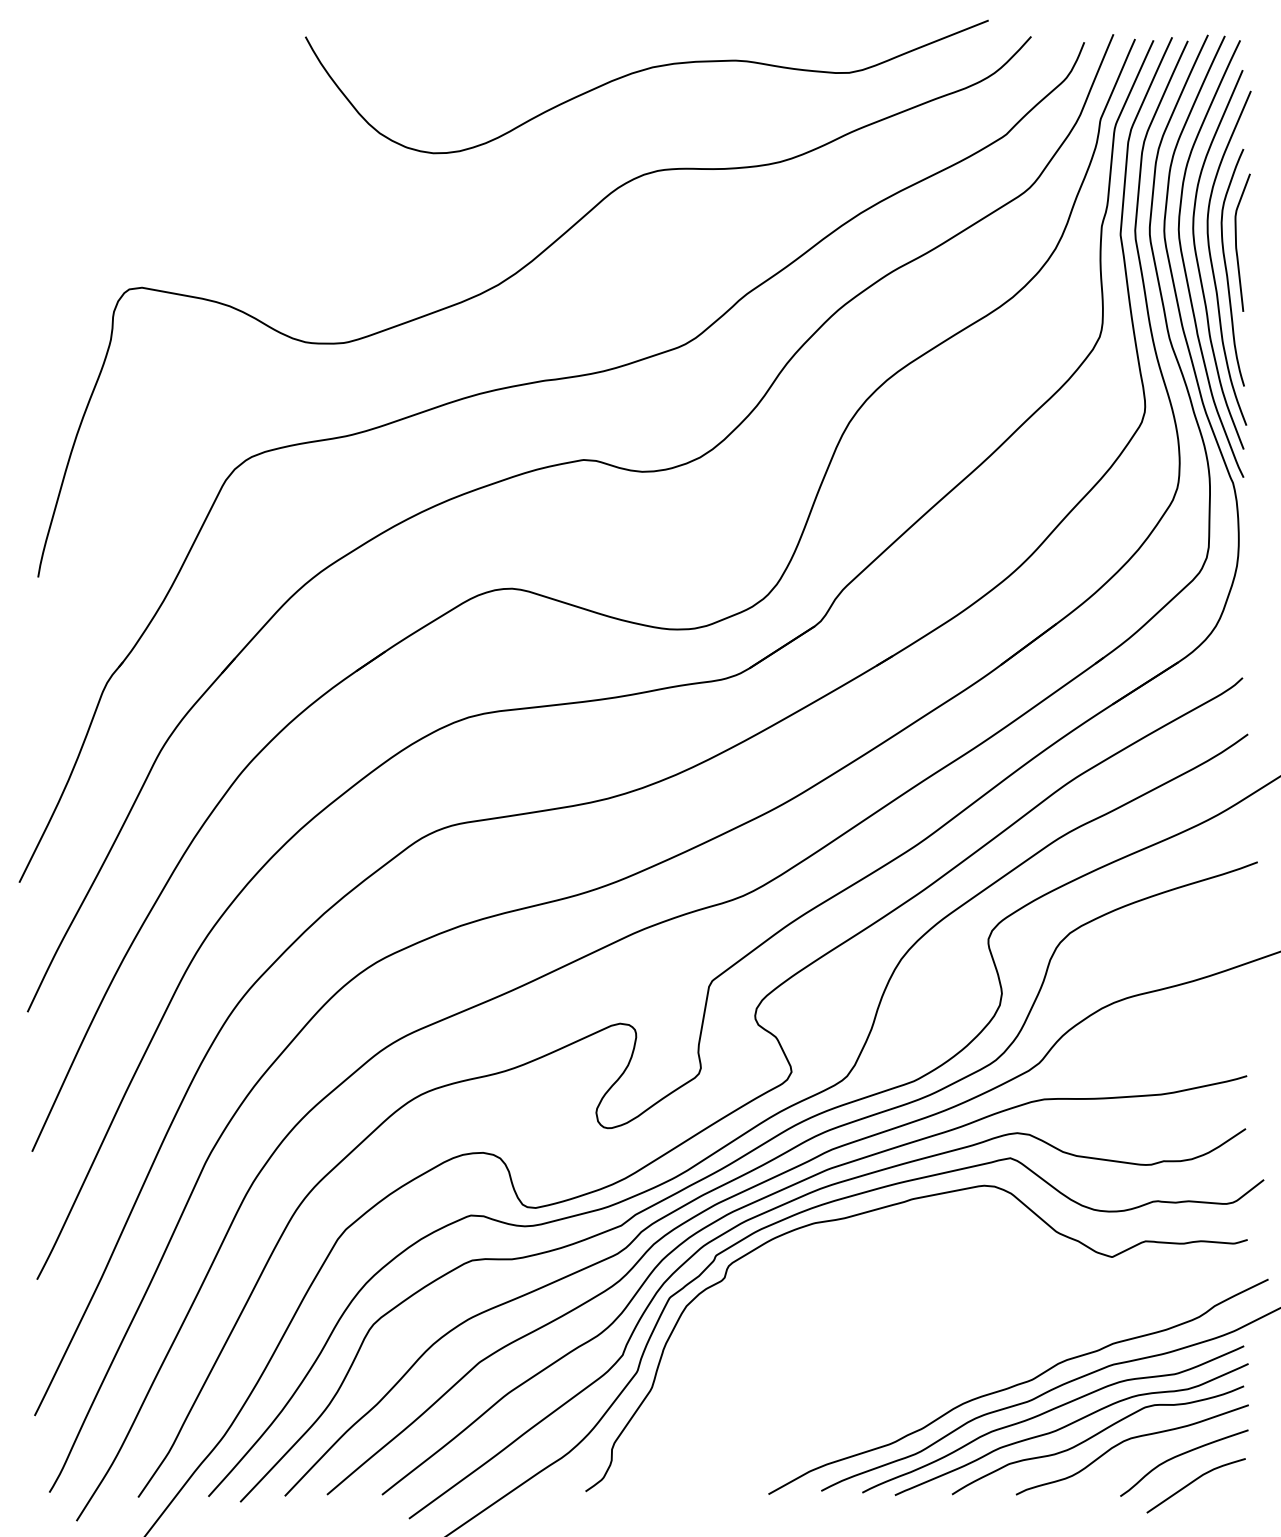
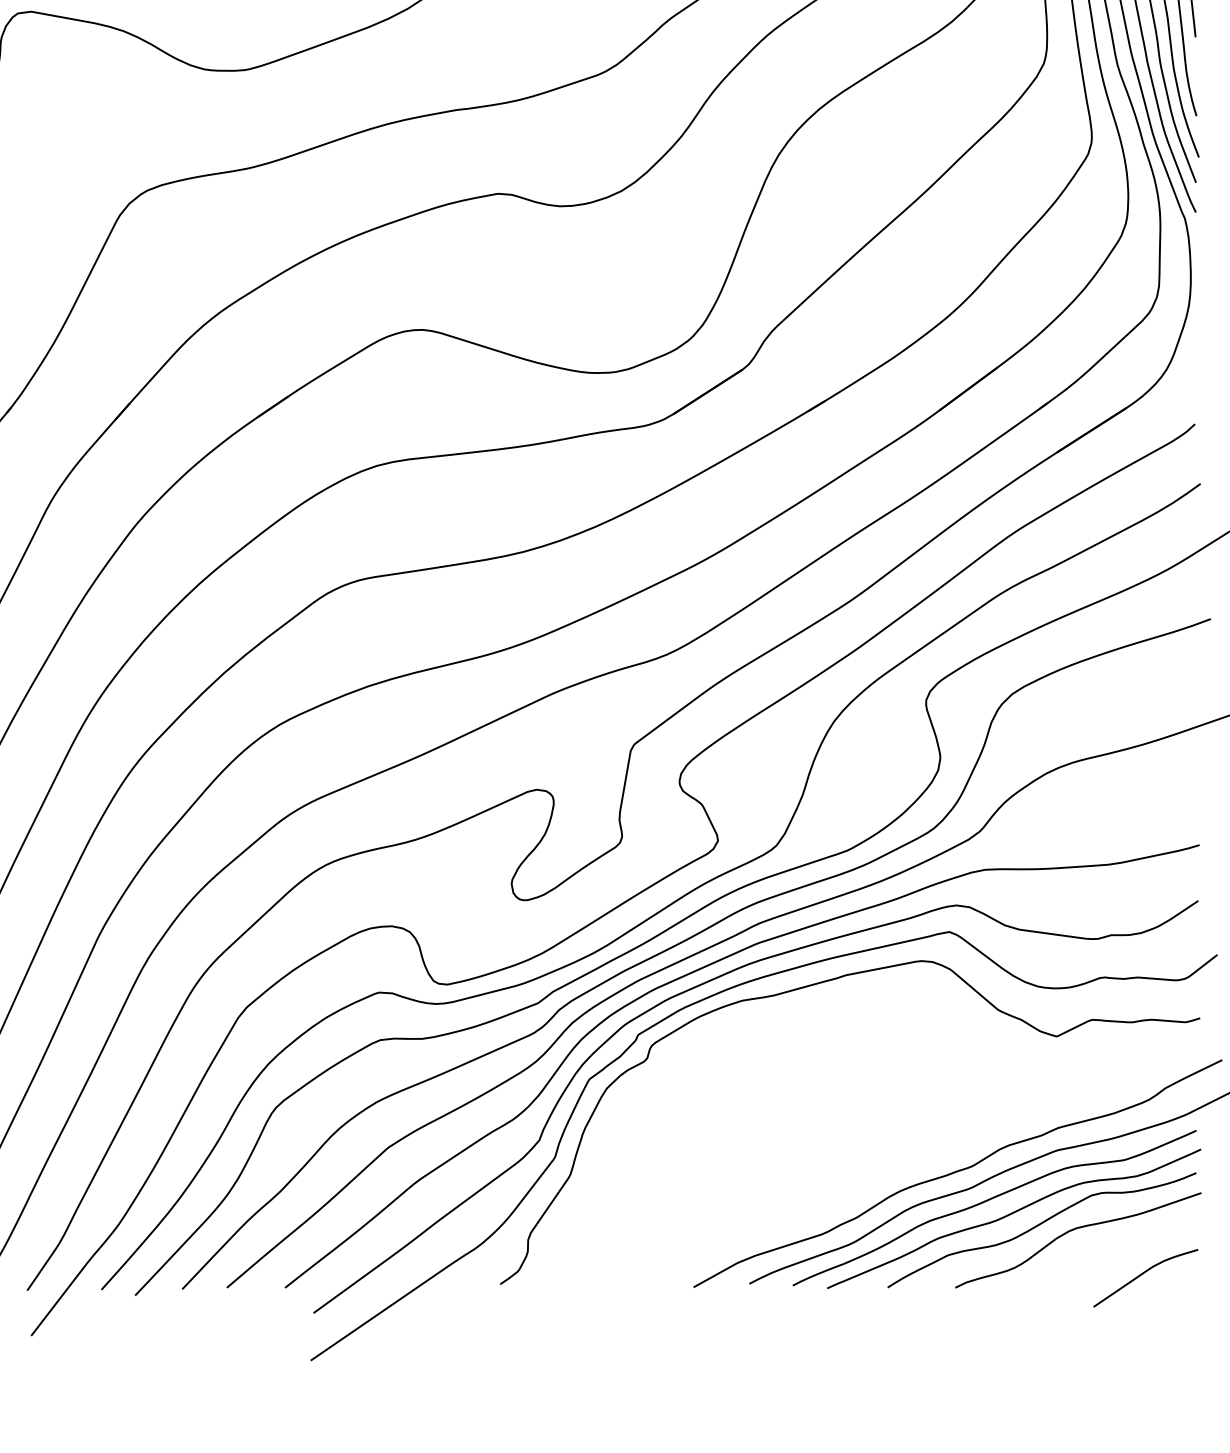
curve: (1181, 1455) -> (1130, 1246), removed

